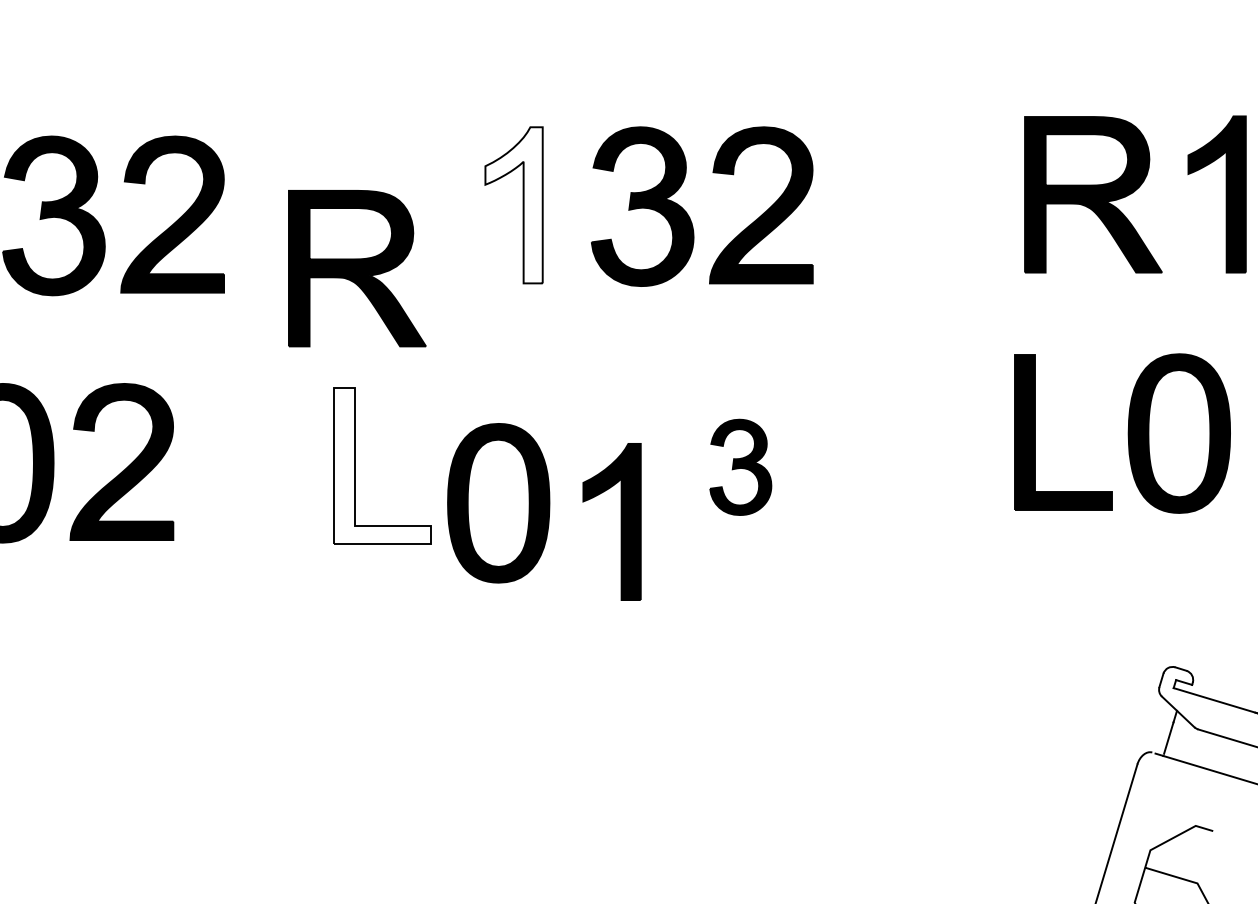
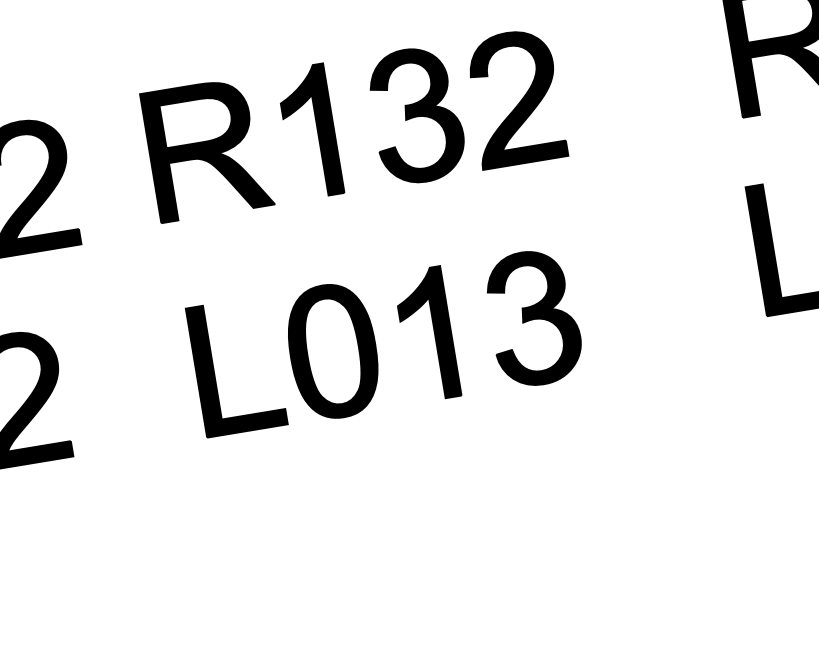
fill: (513, 205) -> (309, 132), added
part: (357, 268) -> (207, 149), moved
fill: (382, 465) -> (236, 365), added
part: (740, 467) -> (533, 318), size x1.67
part: (498, 503) -> (333, 351), moved
part: (620, 521) -> (433, 333), moved

